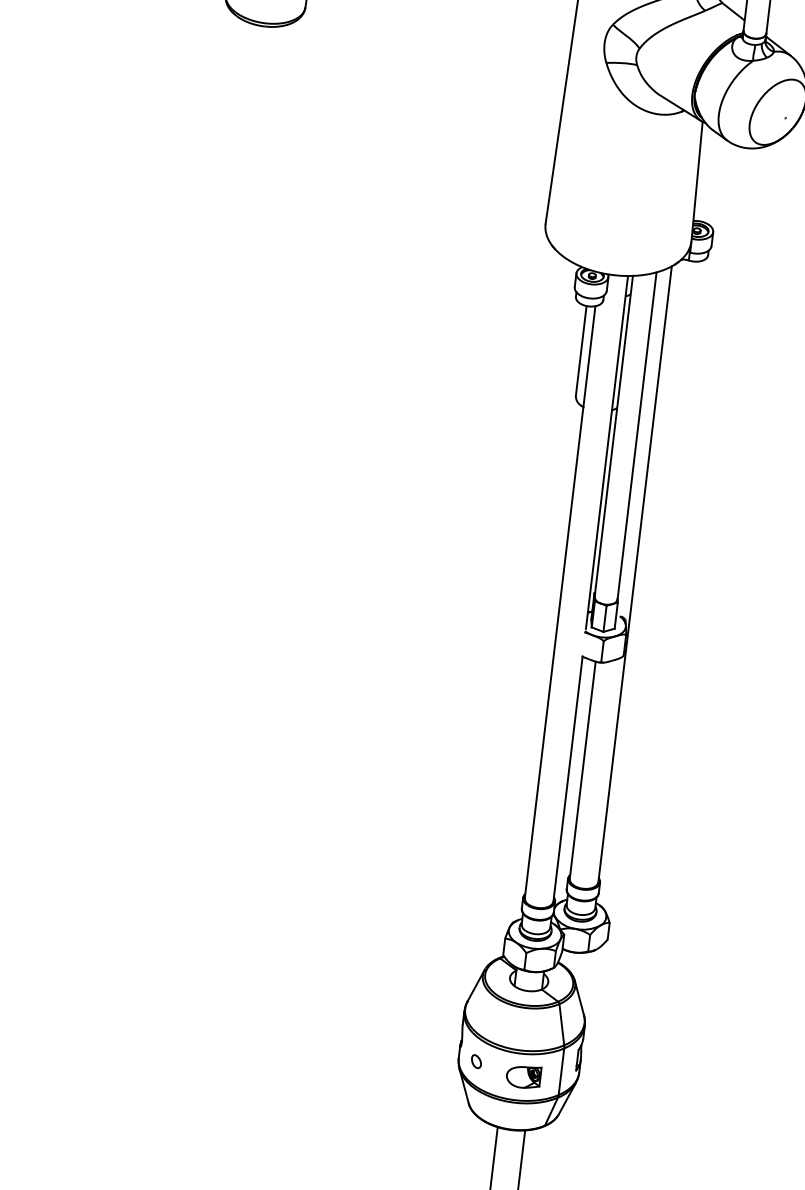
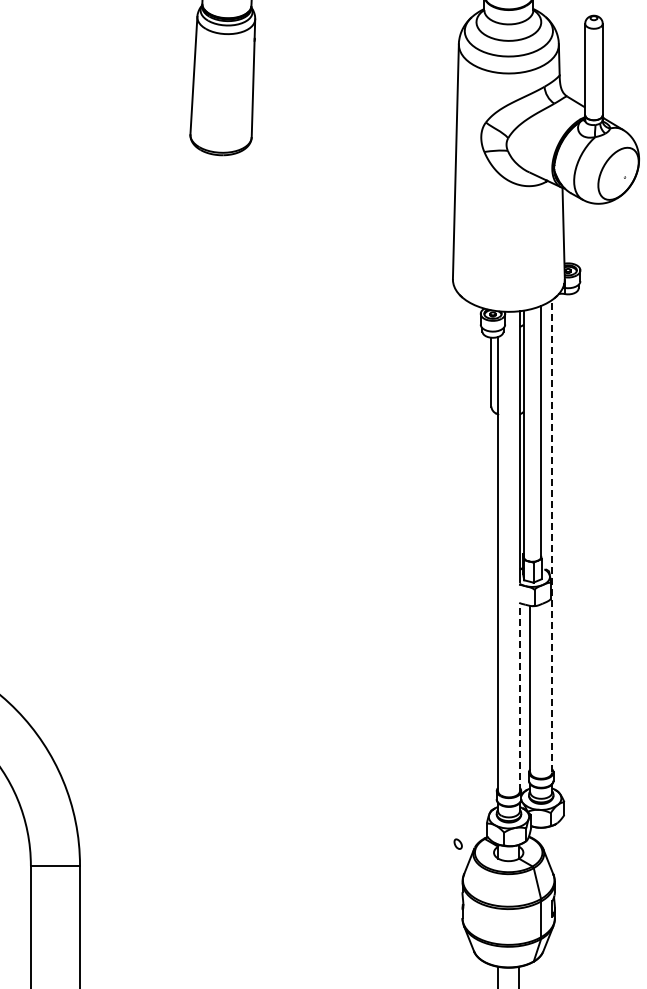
line: (635, 573) -> (552, 535), solid -> dashed
line: (567, 779) -> (519, 697), solid -> dashed
part: (475, 1060) -> (457, 843), moved
part: (522, 1076) -> (512, 926), removed

